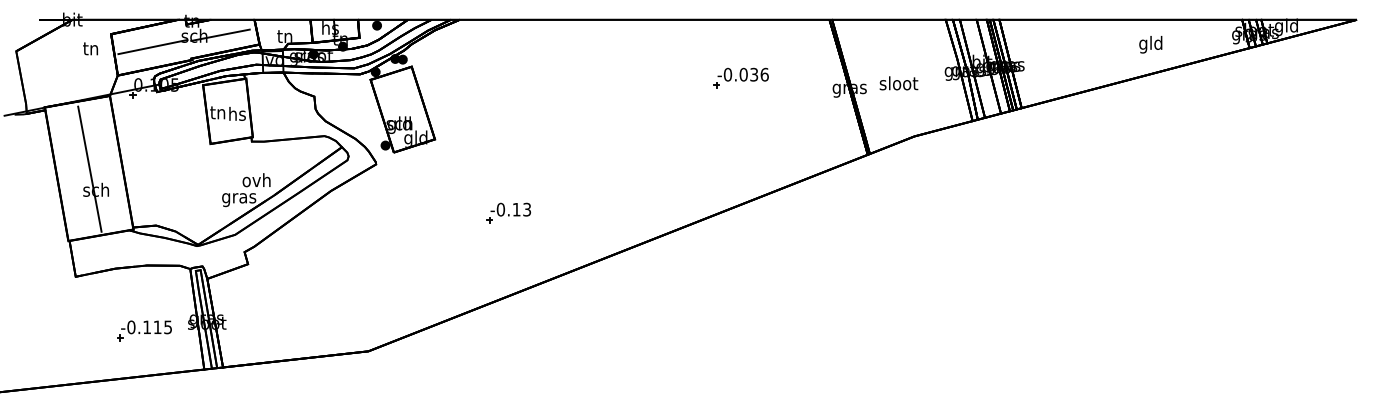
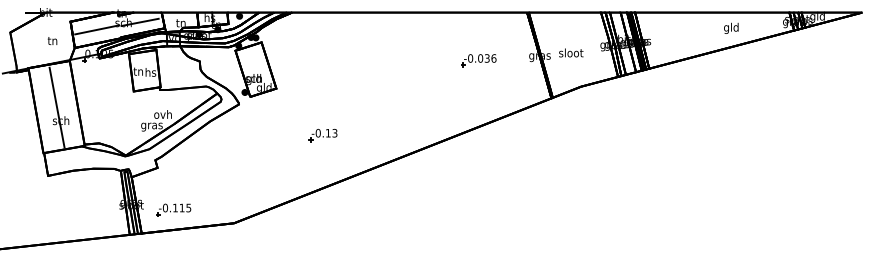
text: (90, 48) -> (52, 40), moved
part: (740, 77) -> (478, 60), moved
part: (144, 329) -> (173, 209), moved

